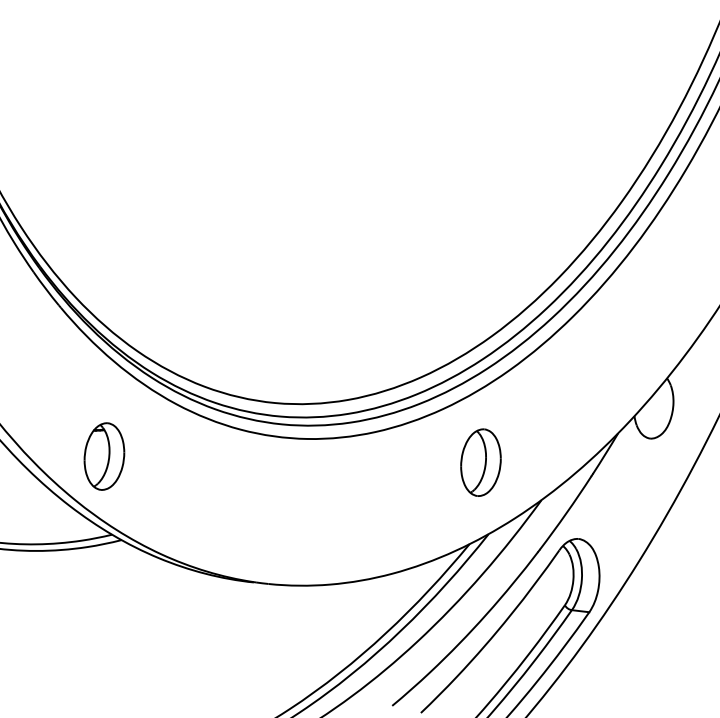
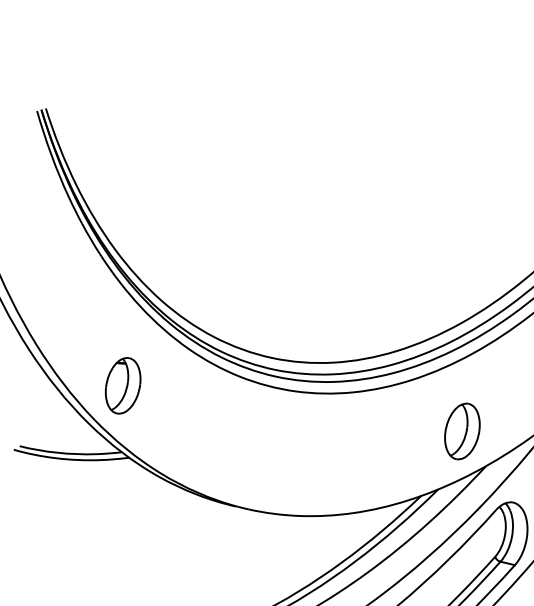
part: (480, 462) -> (462, 431), moved

